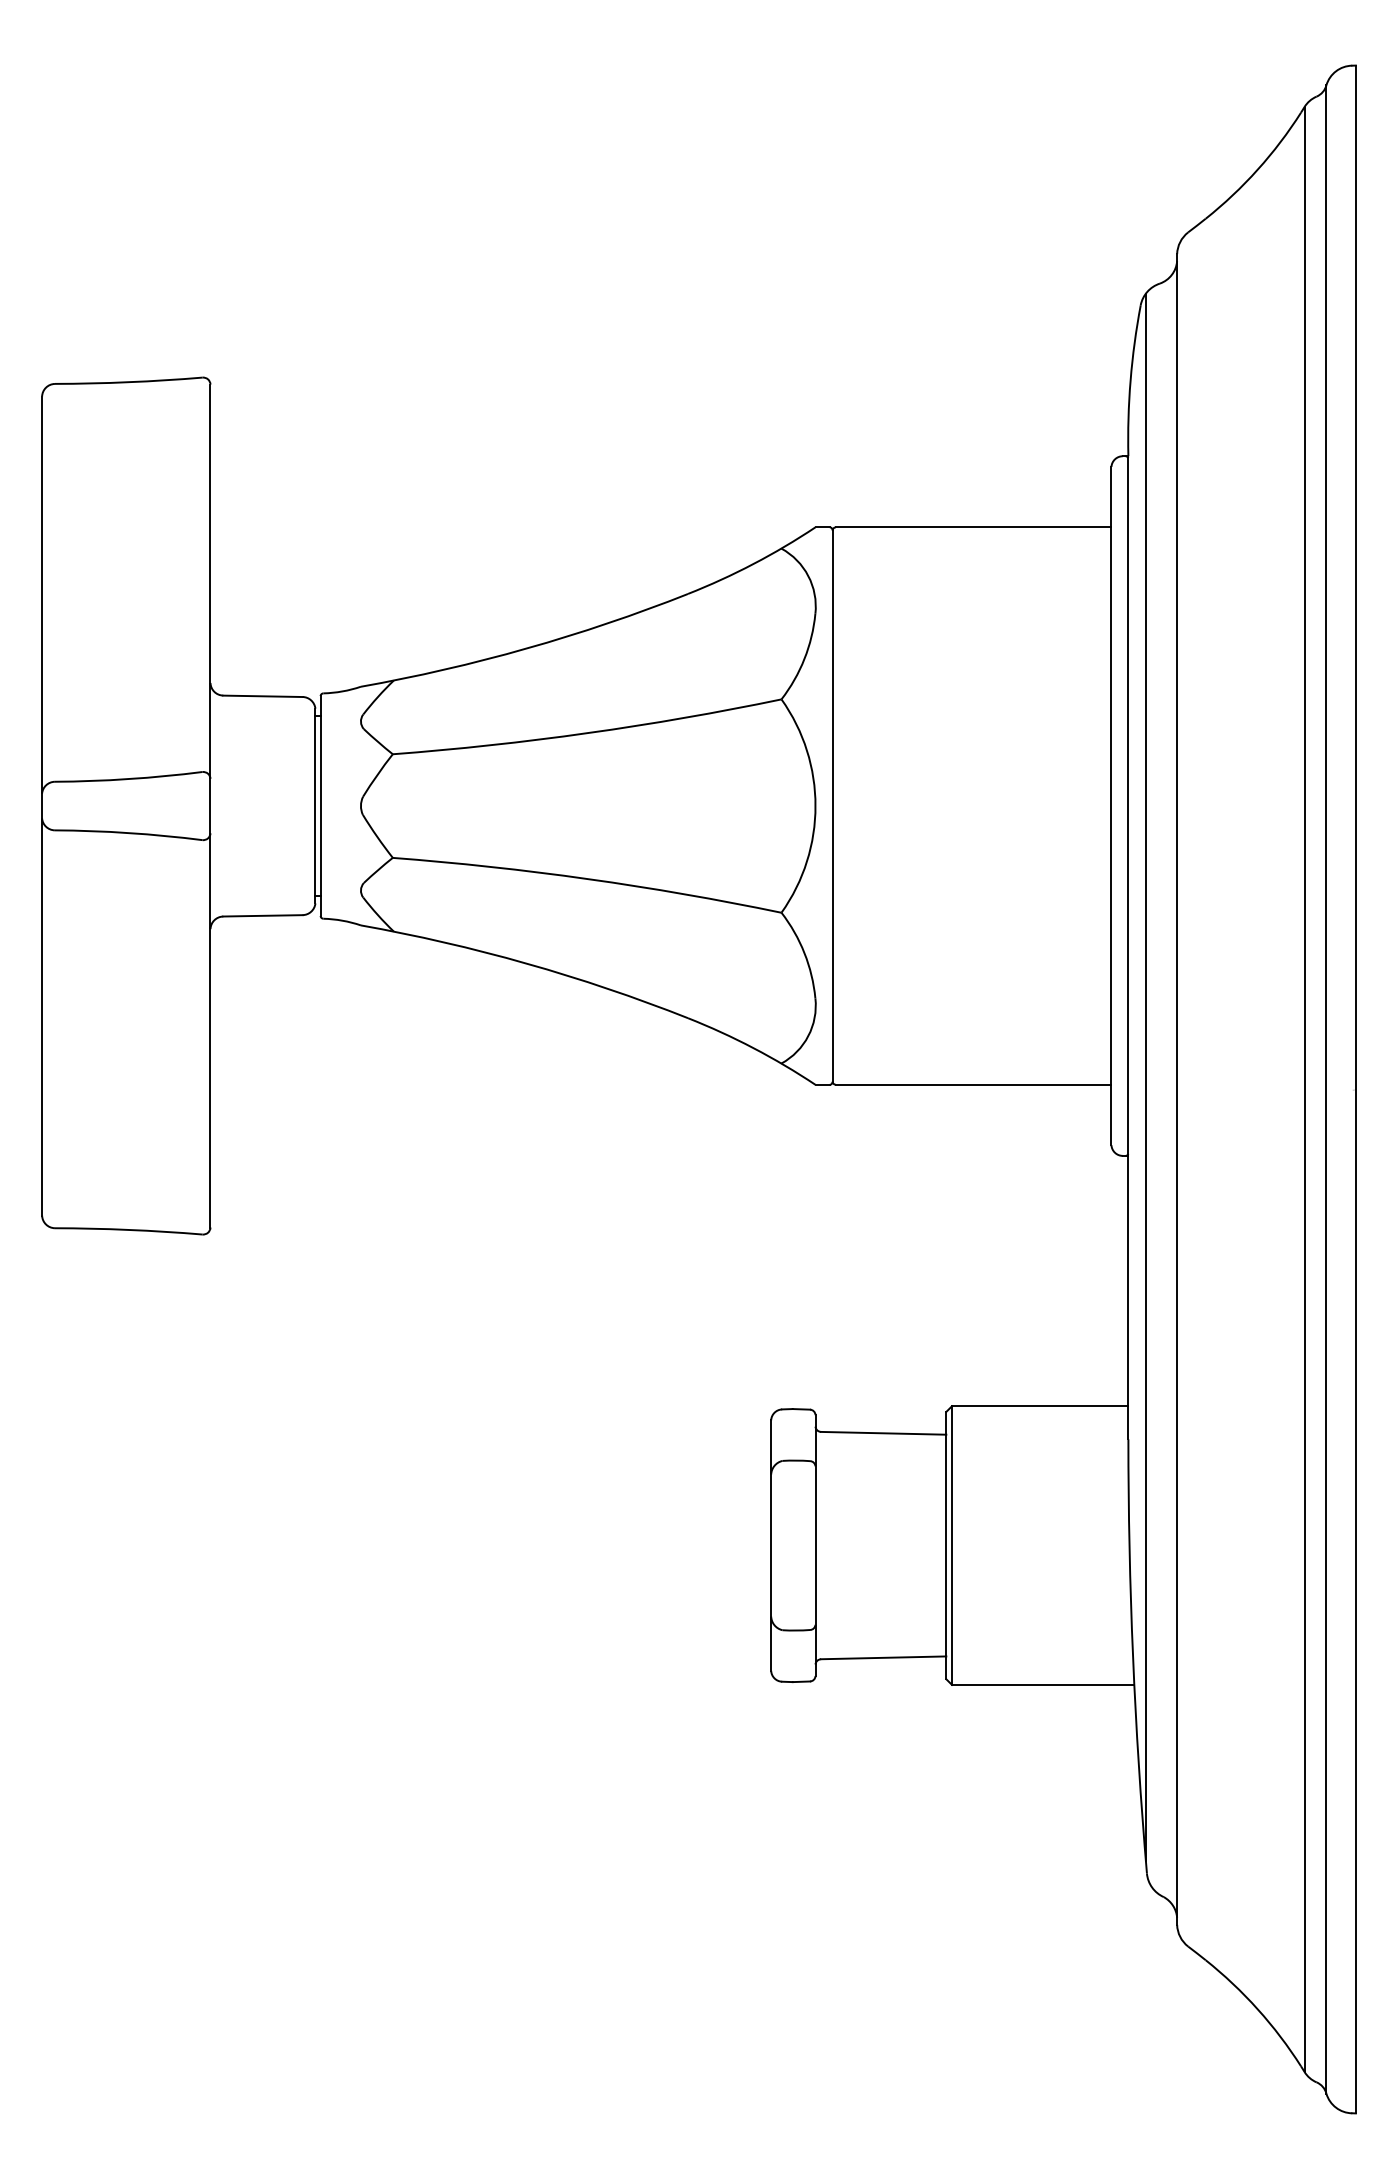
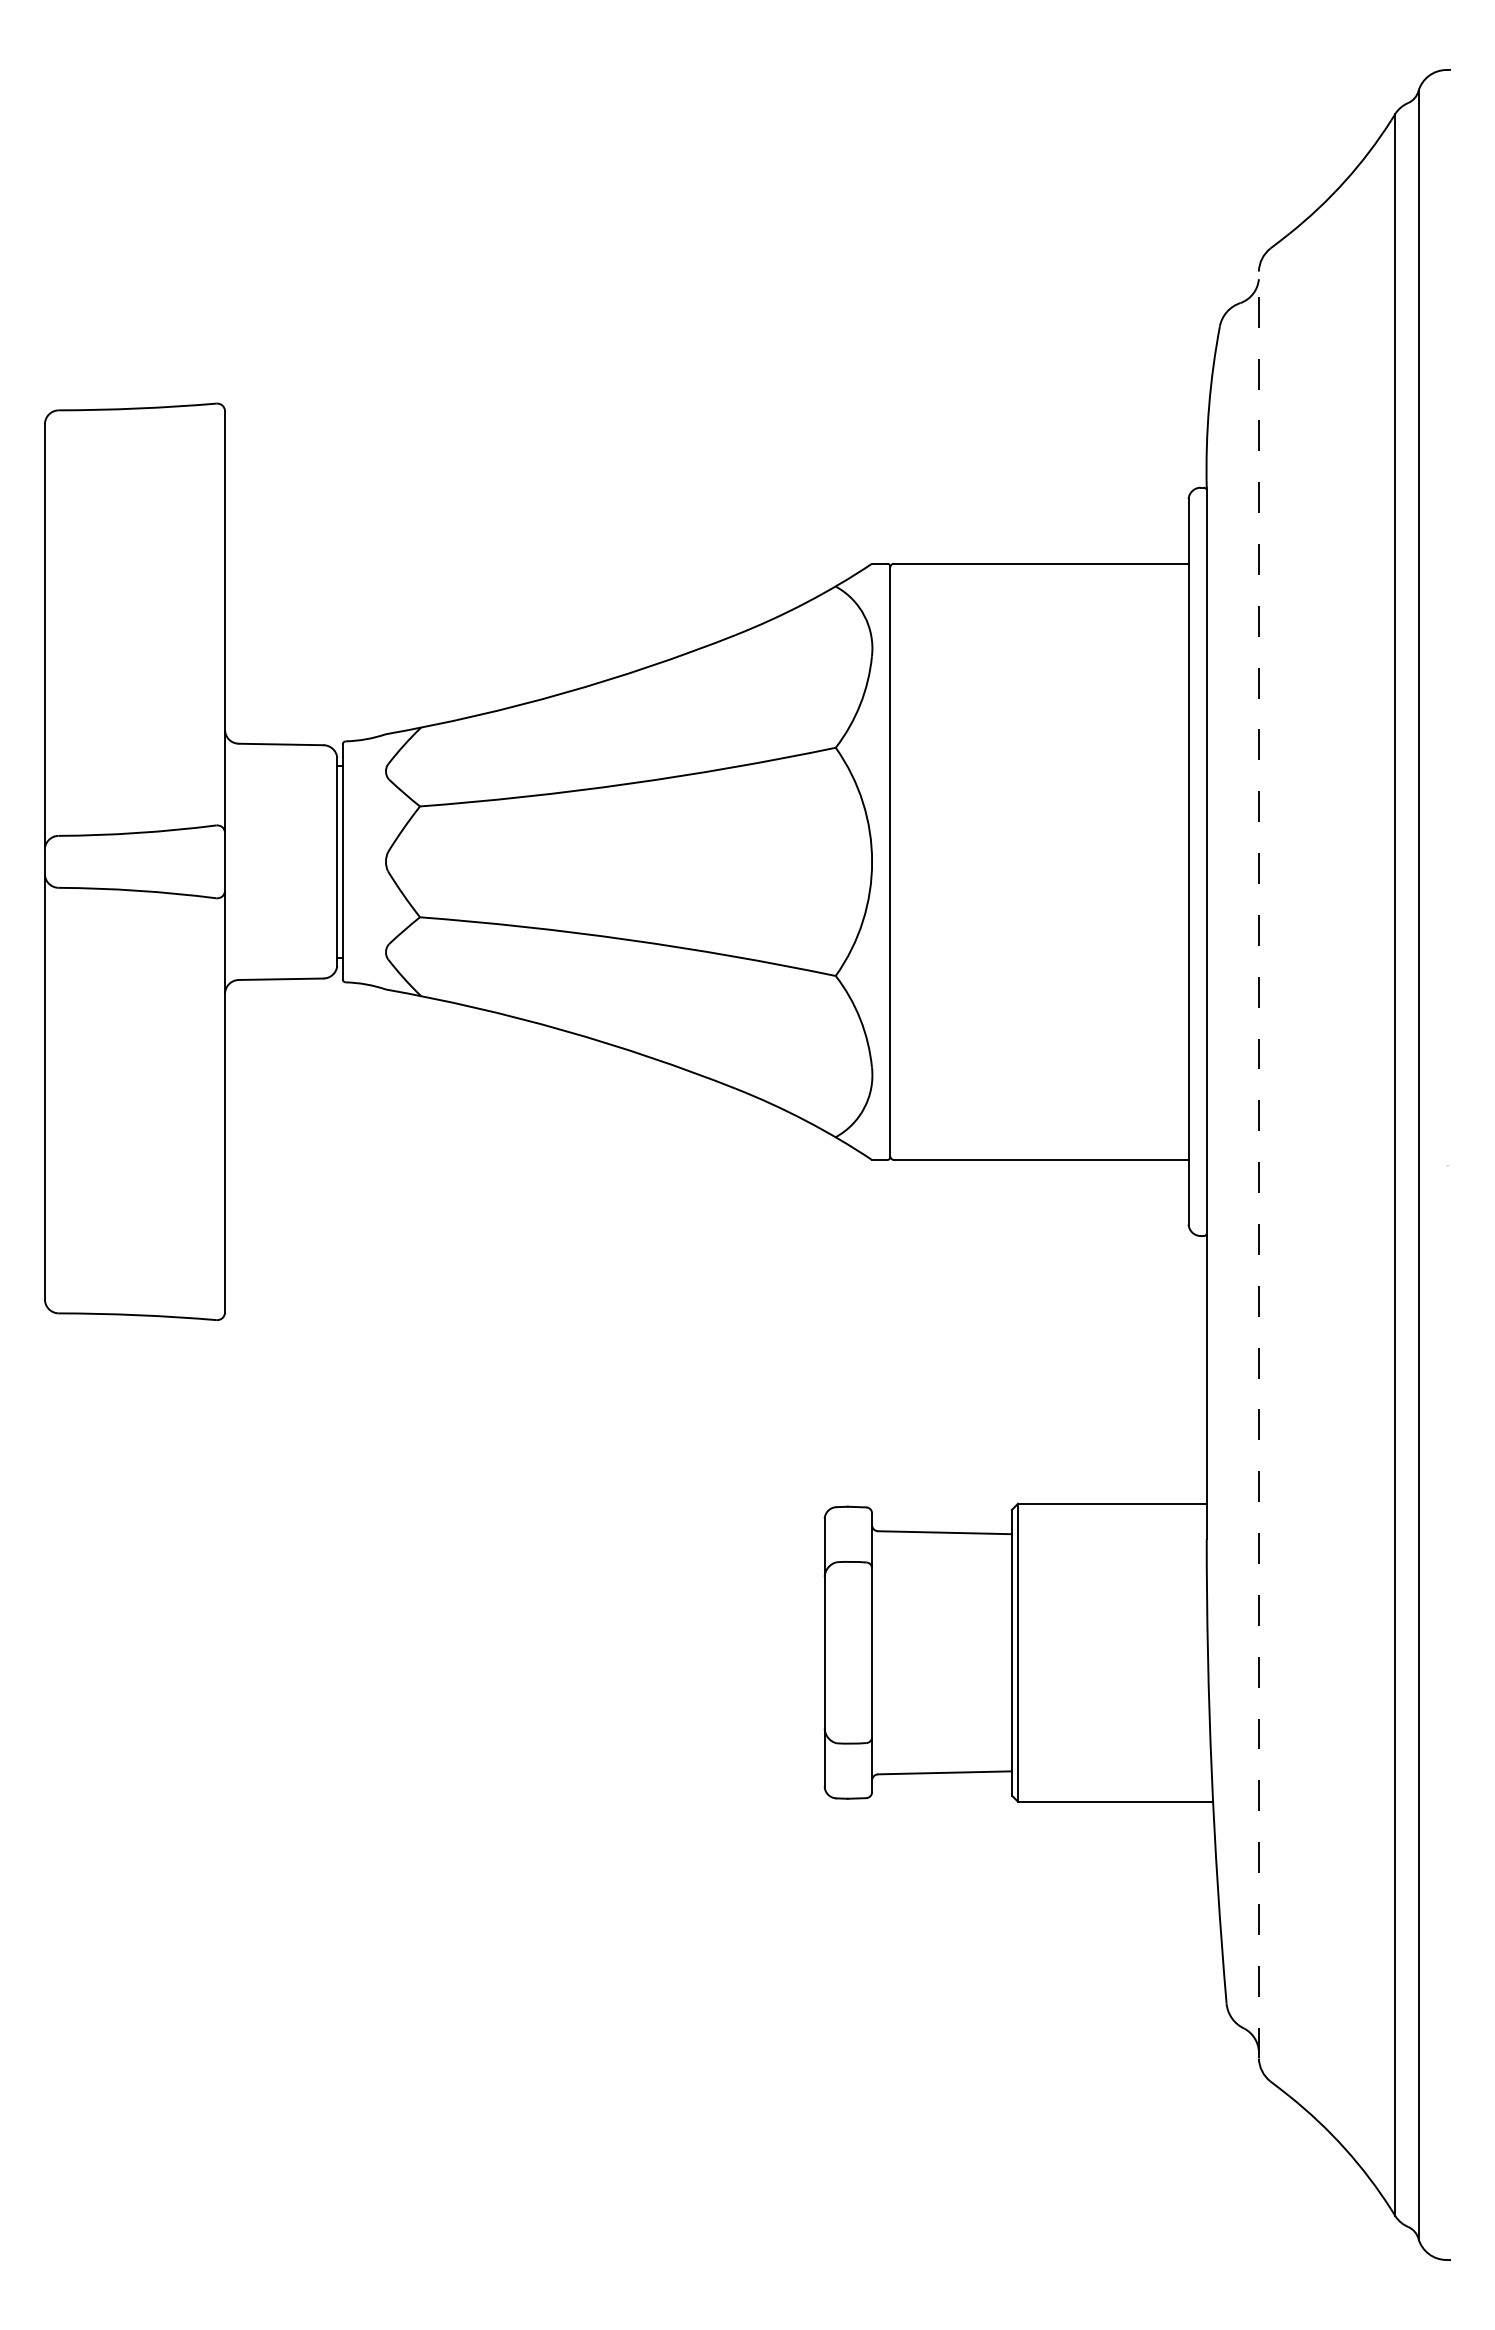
line: (1145, 1076) -> (1225, 1151), removed
line: (1176, 1089) -> (1258, 1164), solid -> dashed
line: (1356, 1089) -> (1450, 1164), removed

